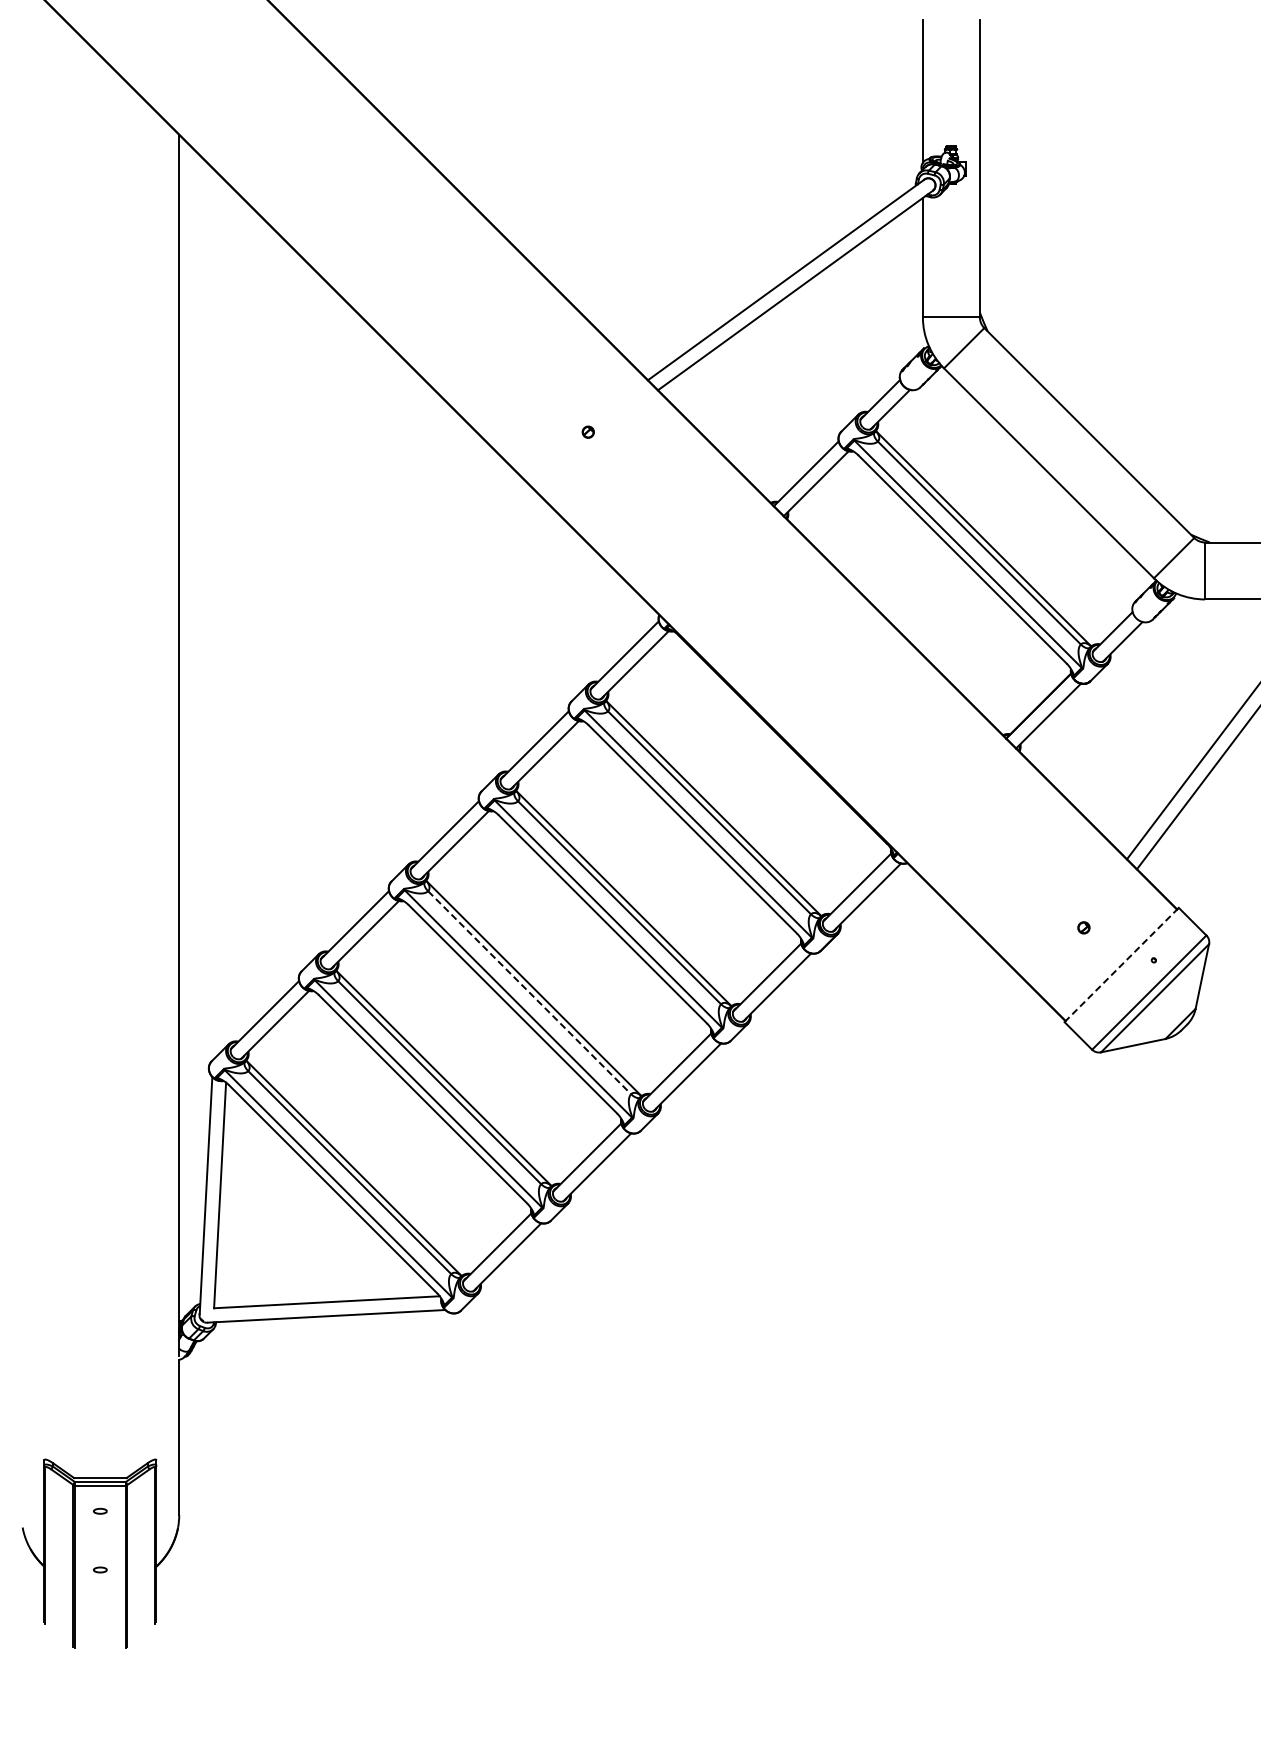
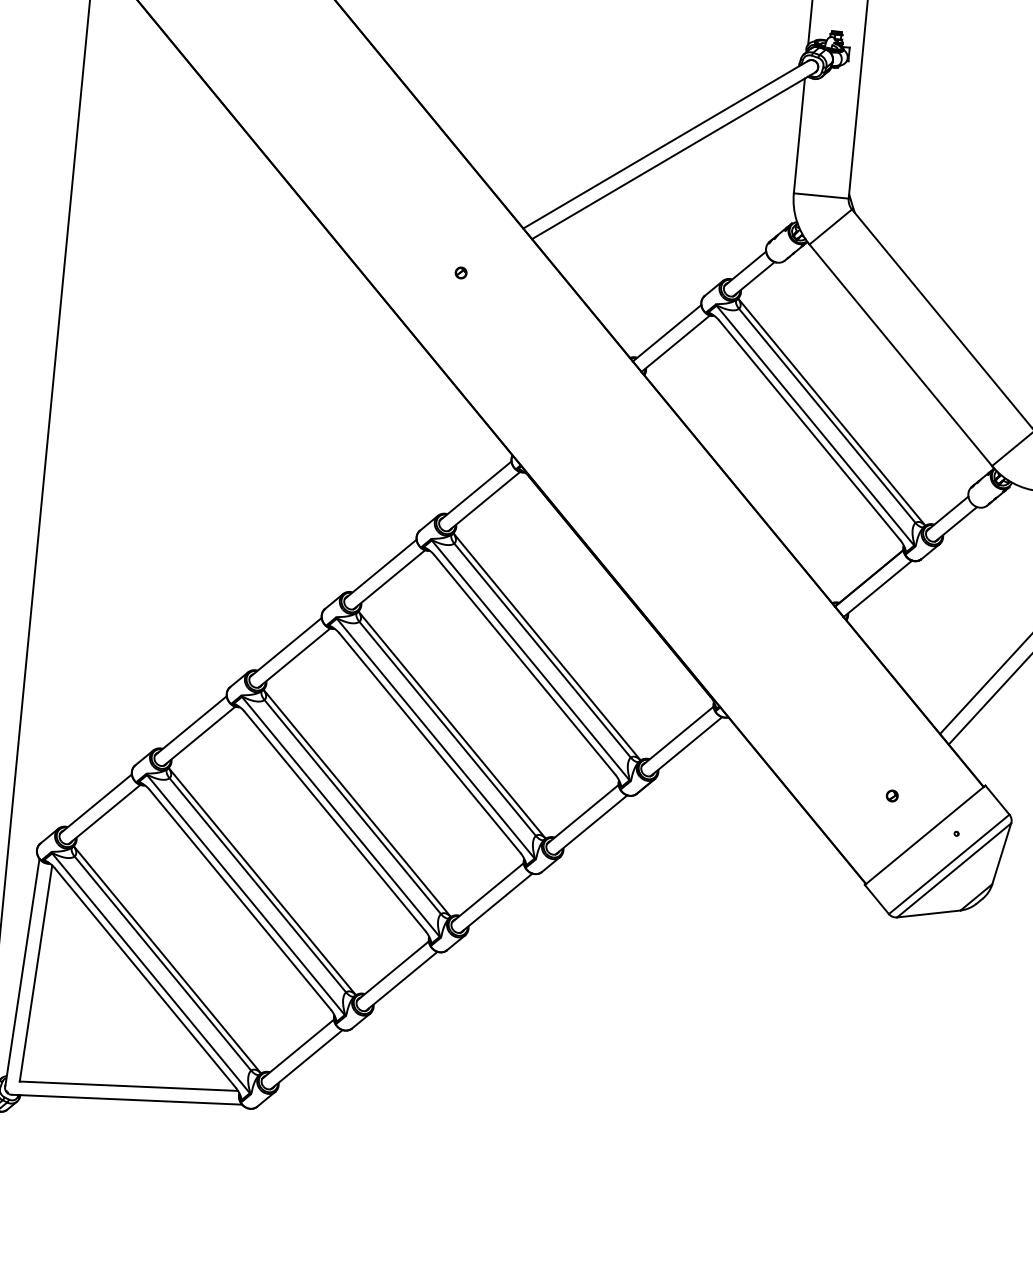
line: (1121, 965) -> (924, 835), dashed -> solid
line: (529, 992) -> (352, 806), dashed -> solid

